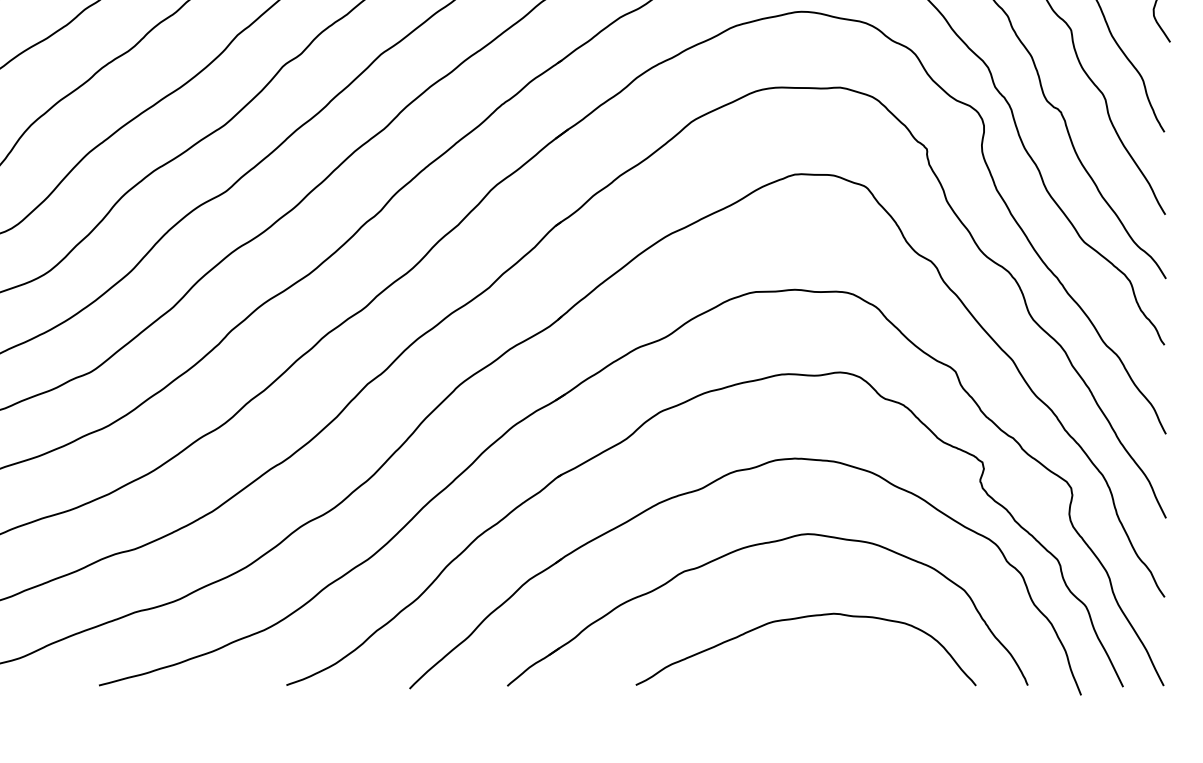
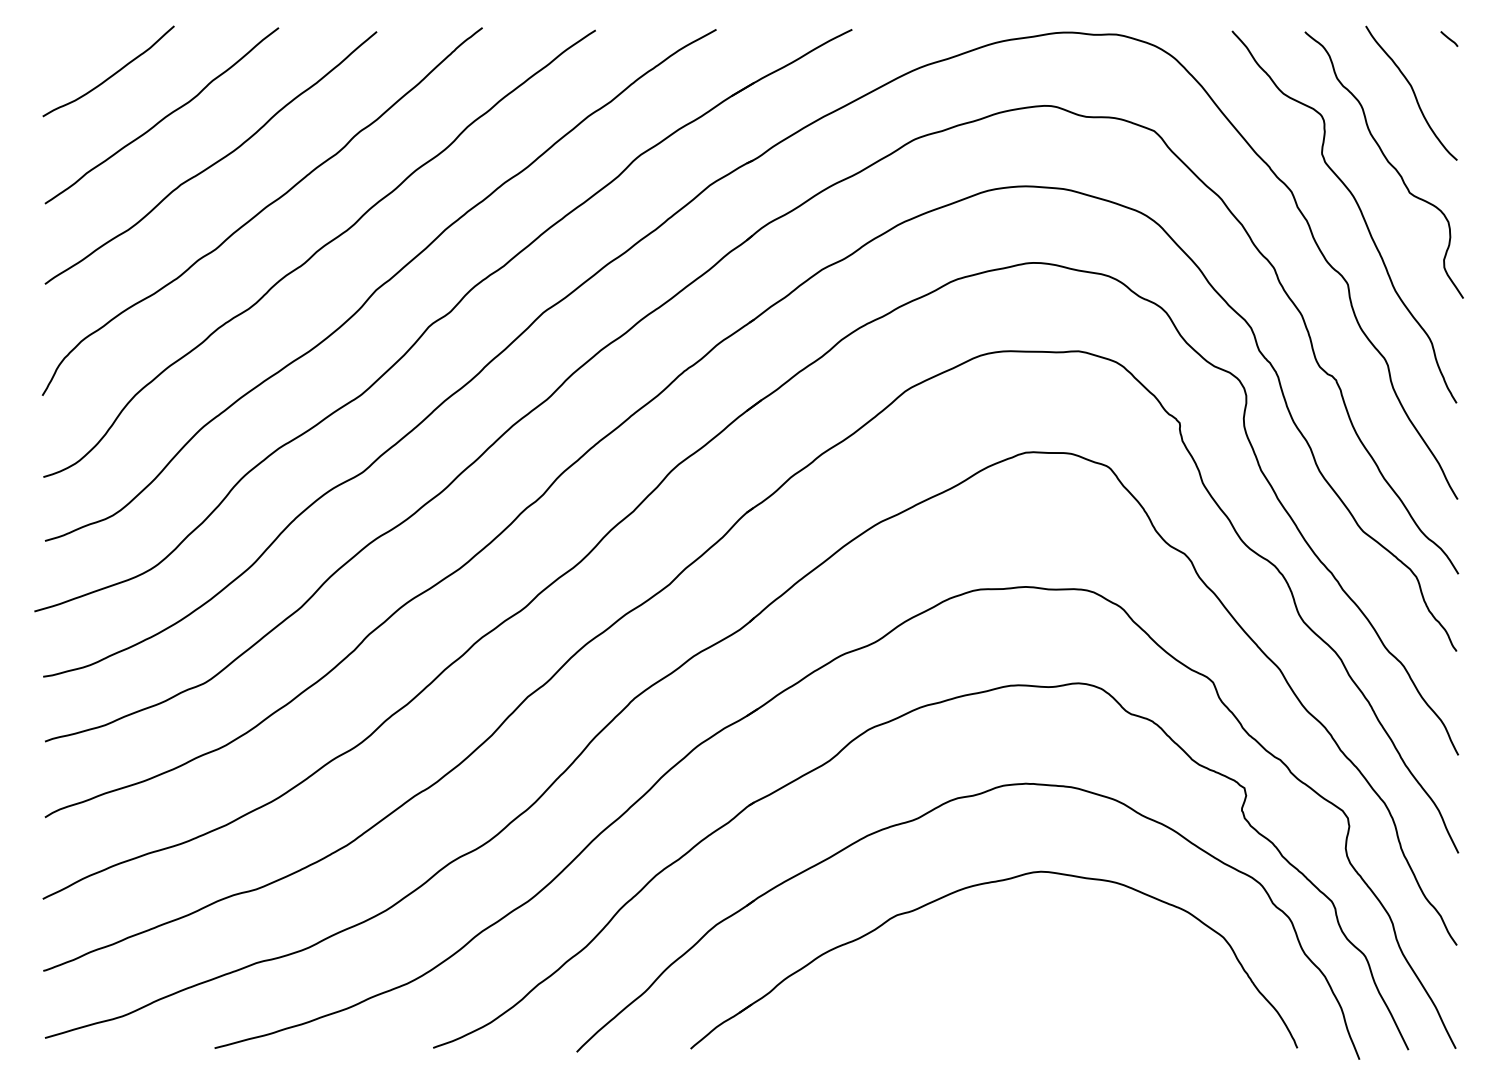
curve: (799, 618) -> (1031, 970), removed

